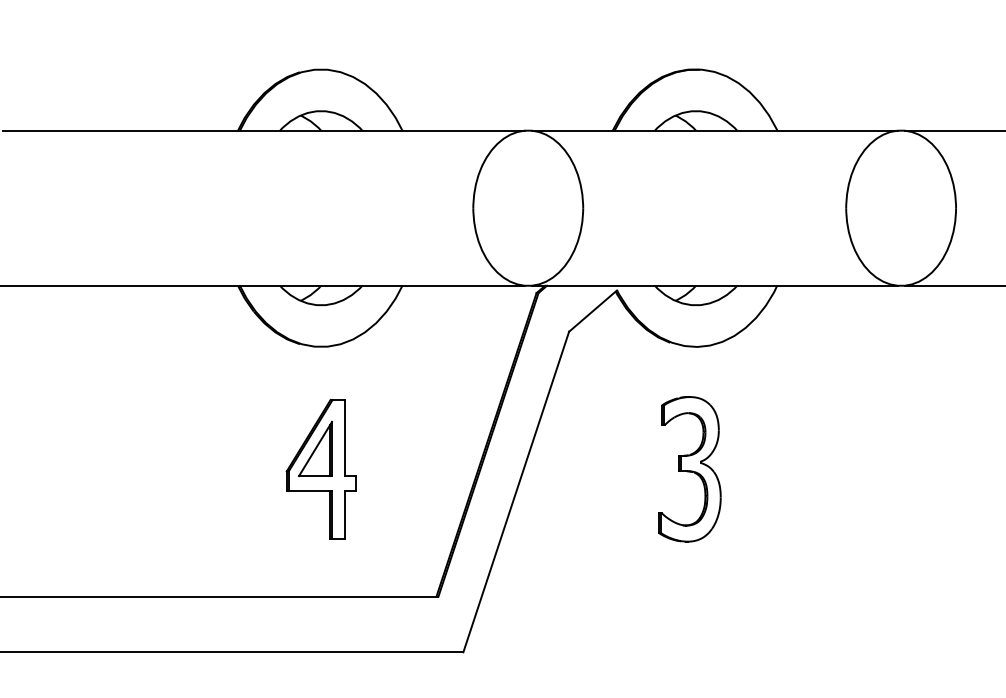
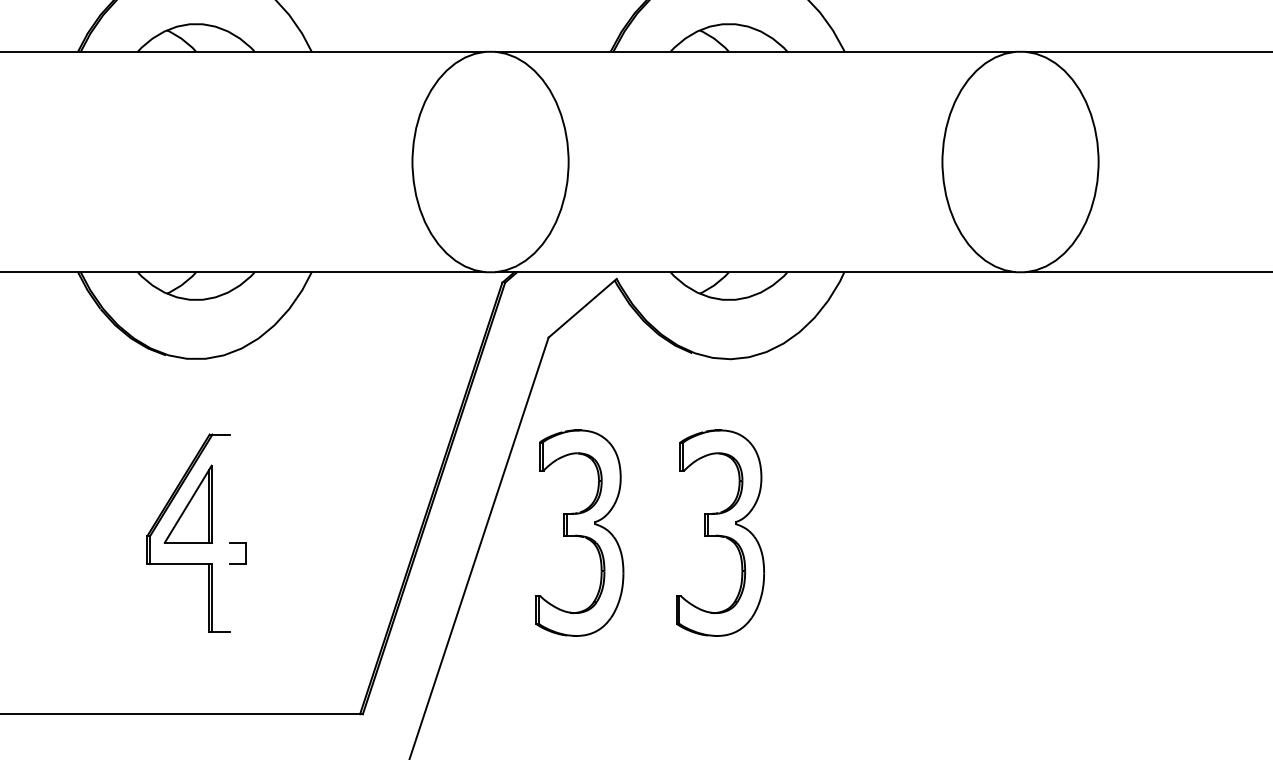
line: (344, 437) -> (229, 487), removed
part: (590, 469) -> (579, 533), added
line: (344, 514) -> (229, 597), removed

